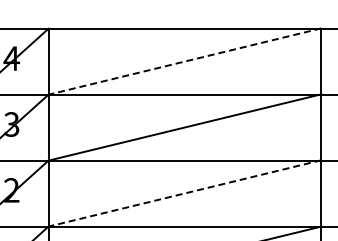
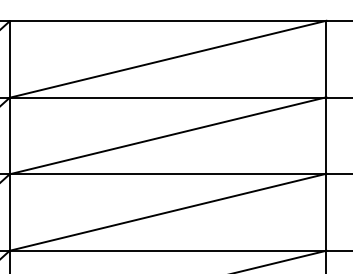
line: (184, 61) -> (167, 59), dashed -> solid
line: (184, 193) -> (167, 212), dashed -> solid

